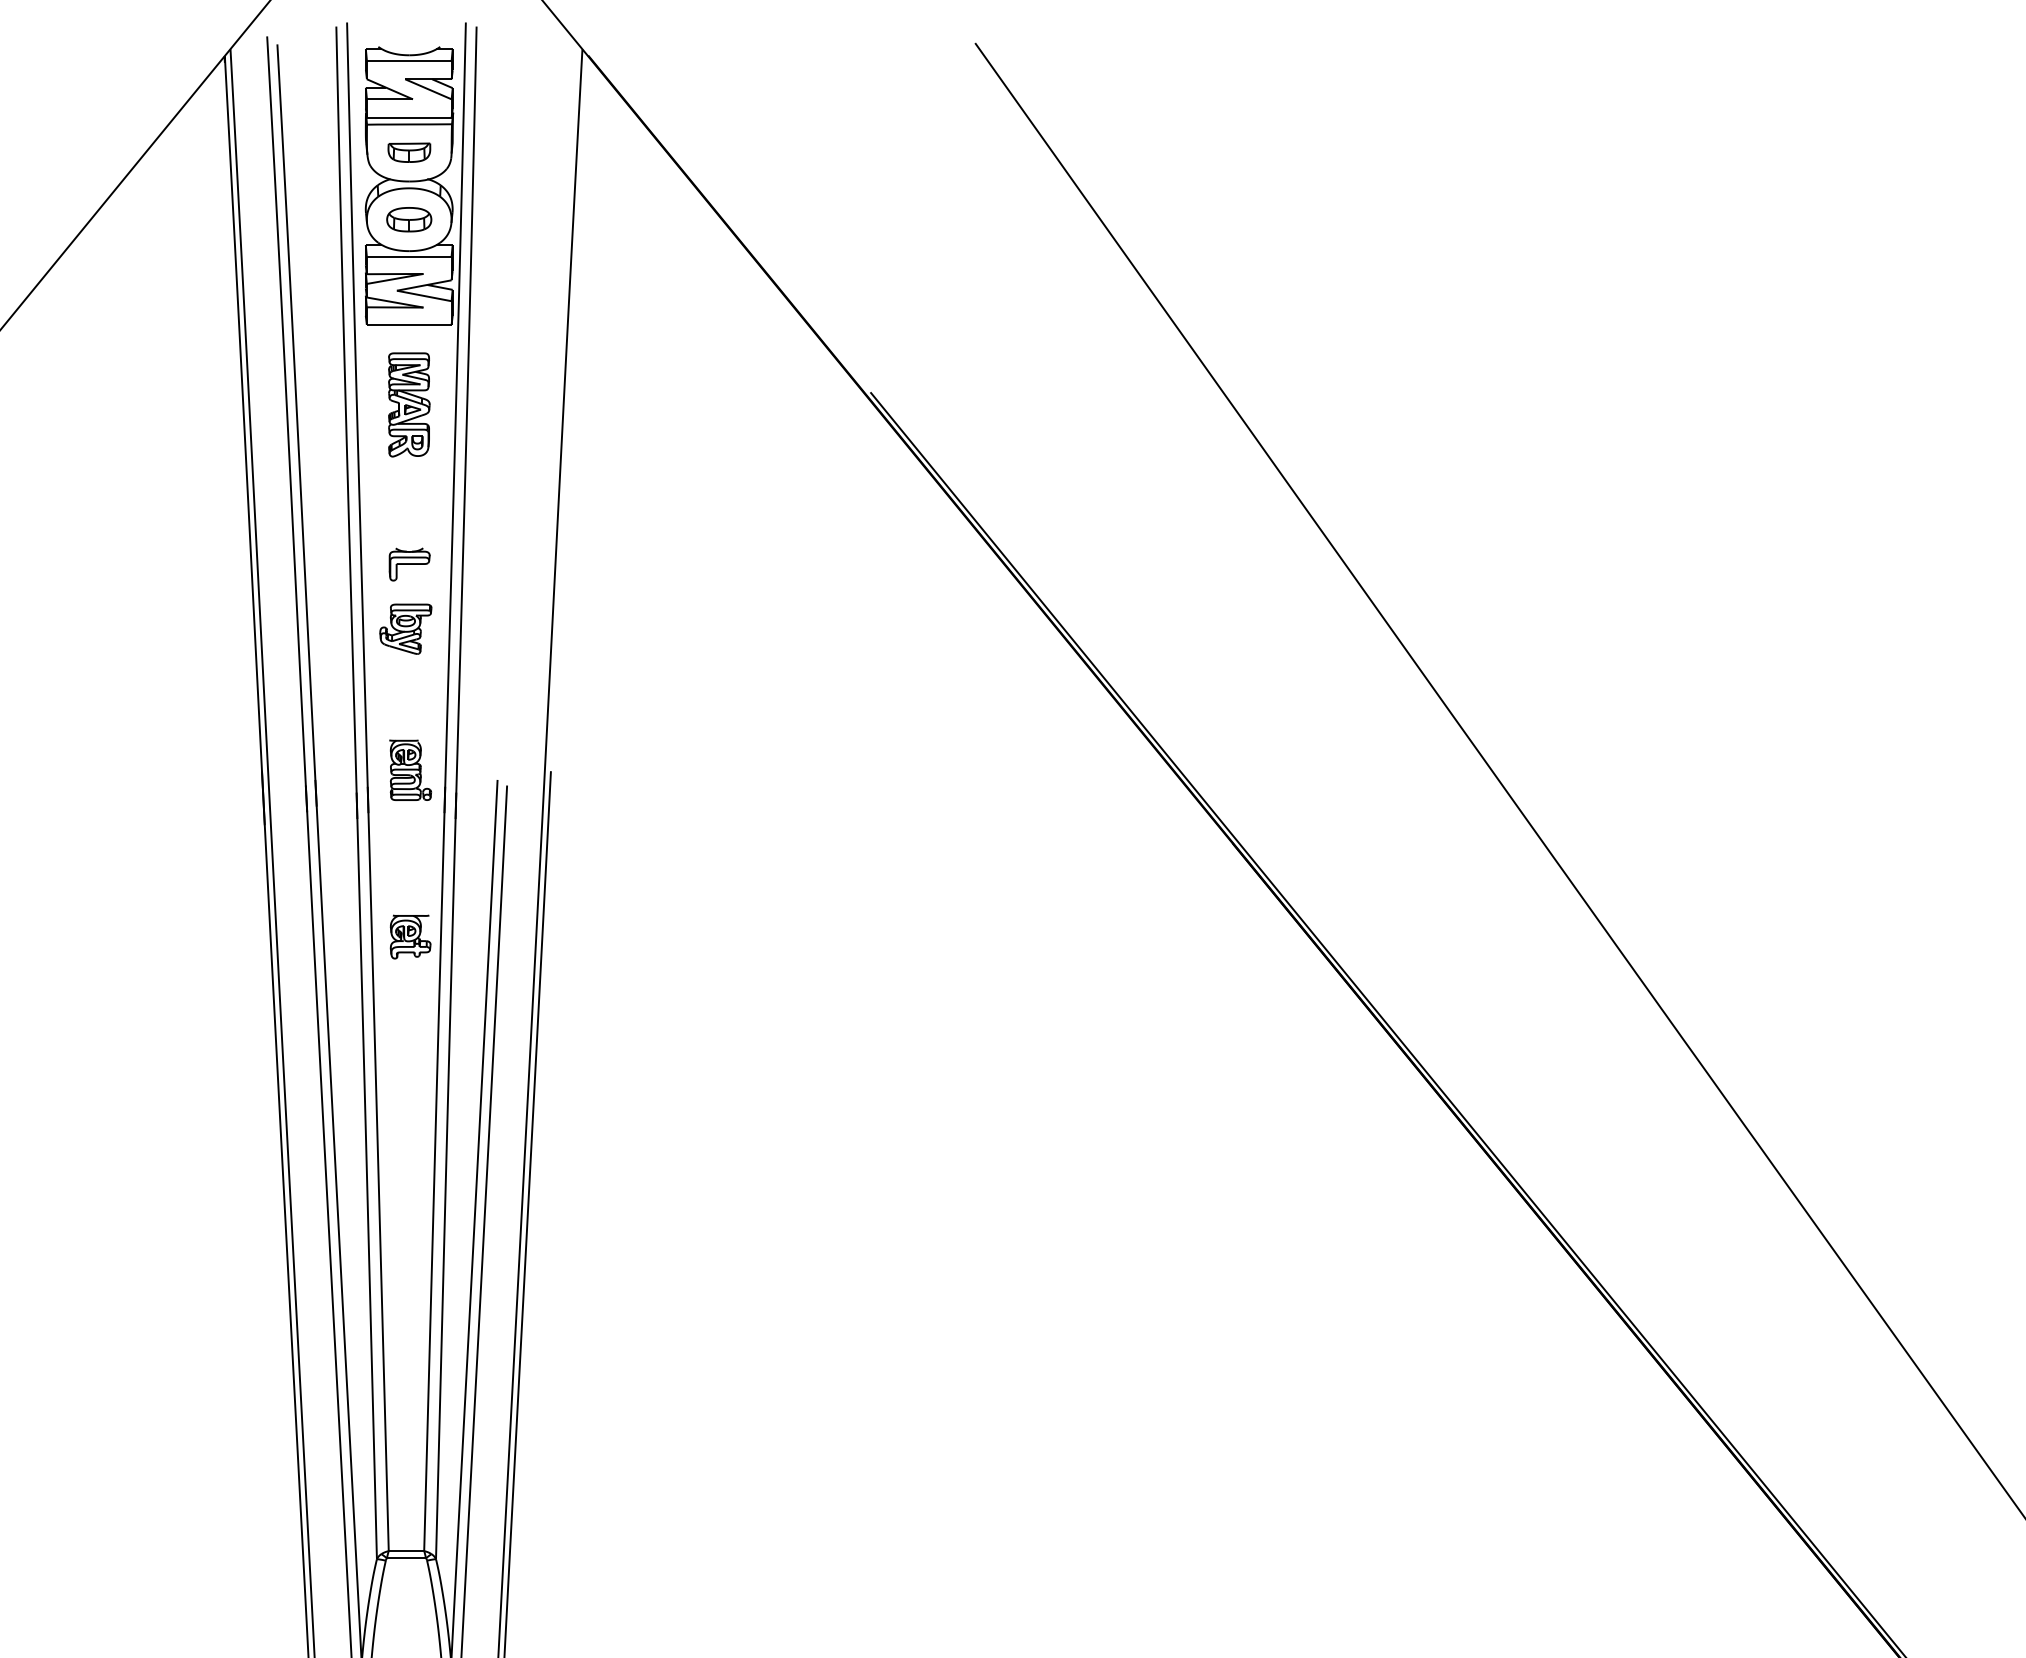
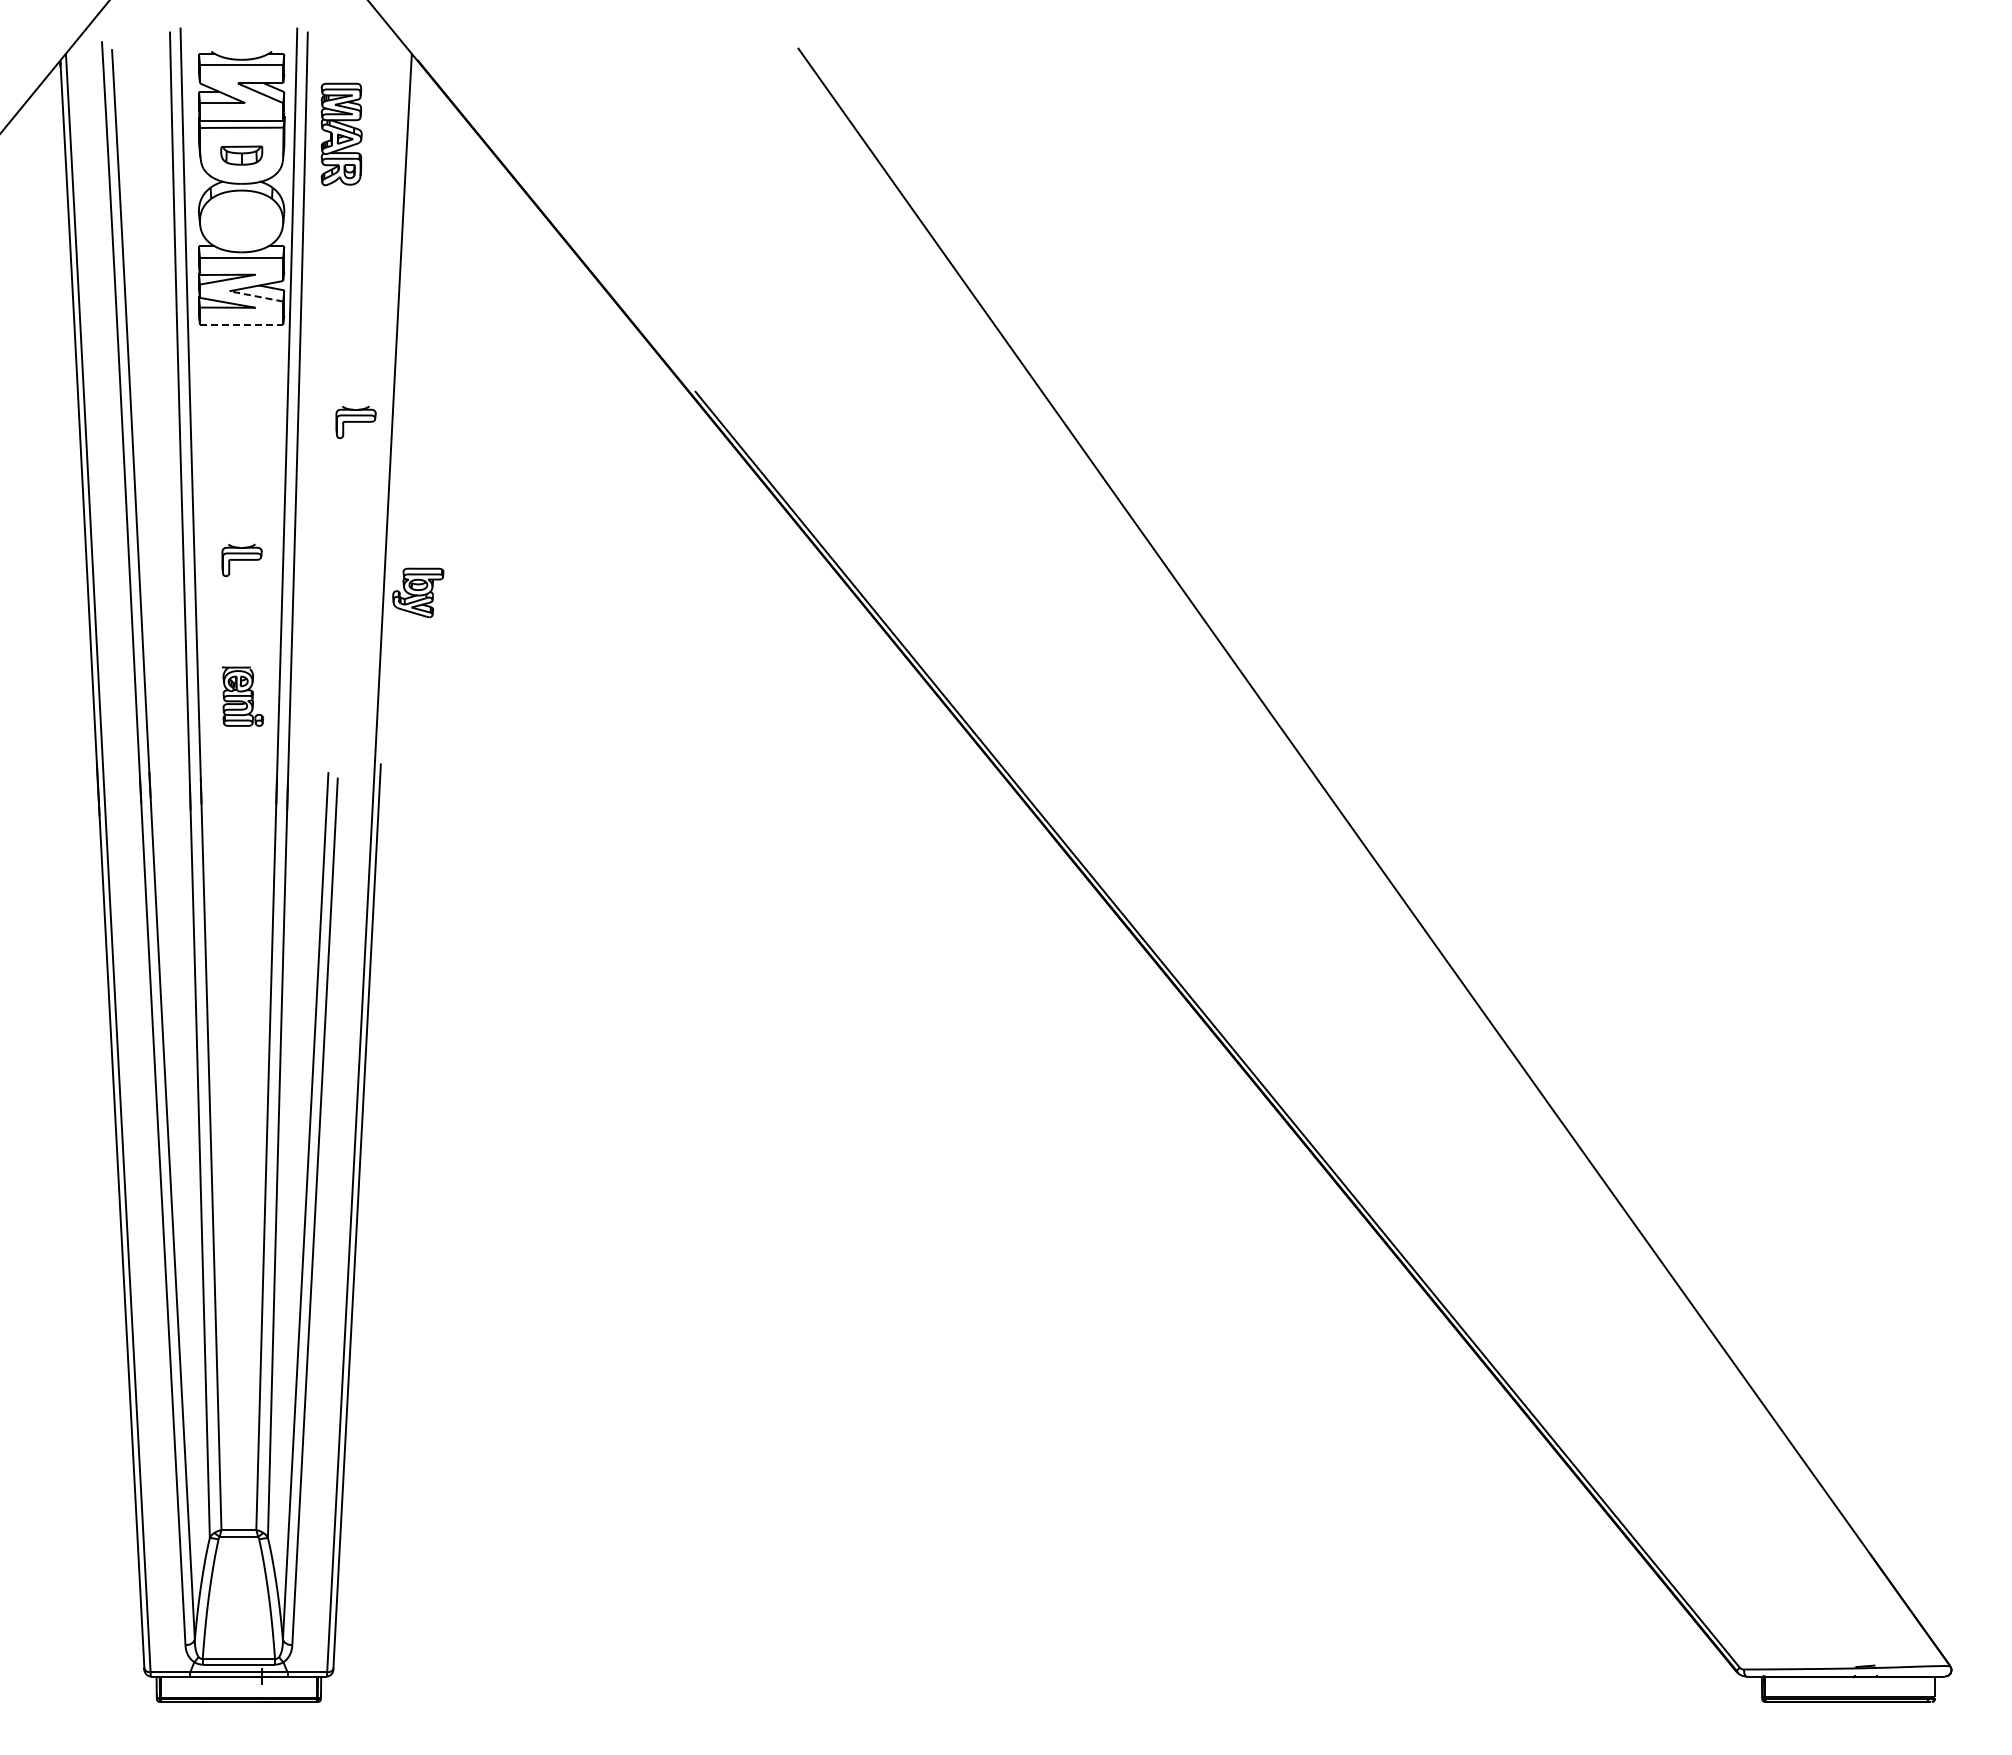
part: (409, 218) -> (241, 220), removed
line: (423, 296) -> (255, 296), solid -> dashed
line: (409, 324) -> (241, 324), solid -> dashed
part: (409, 404) -> (341, 134), moved
part: (525, 423) -> (355, 421), added
part: (406, 628) -> (418, 592), moved
part: (411, 770) -> (243, 696), moved
part: (410, 937) -> (242, 926), removed

